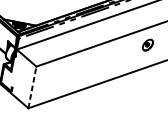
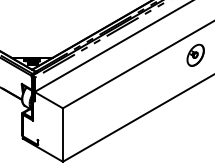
part: (147, 44) -> (195, 54), size x1.43
line: (32, 87) -> (62, 135), dashed -> solid

